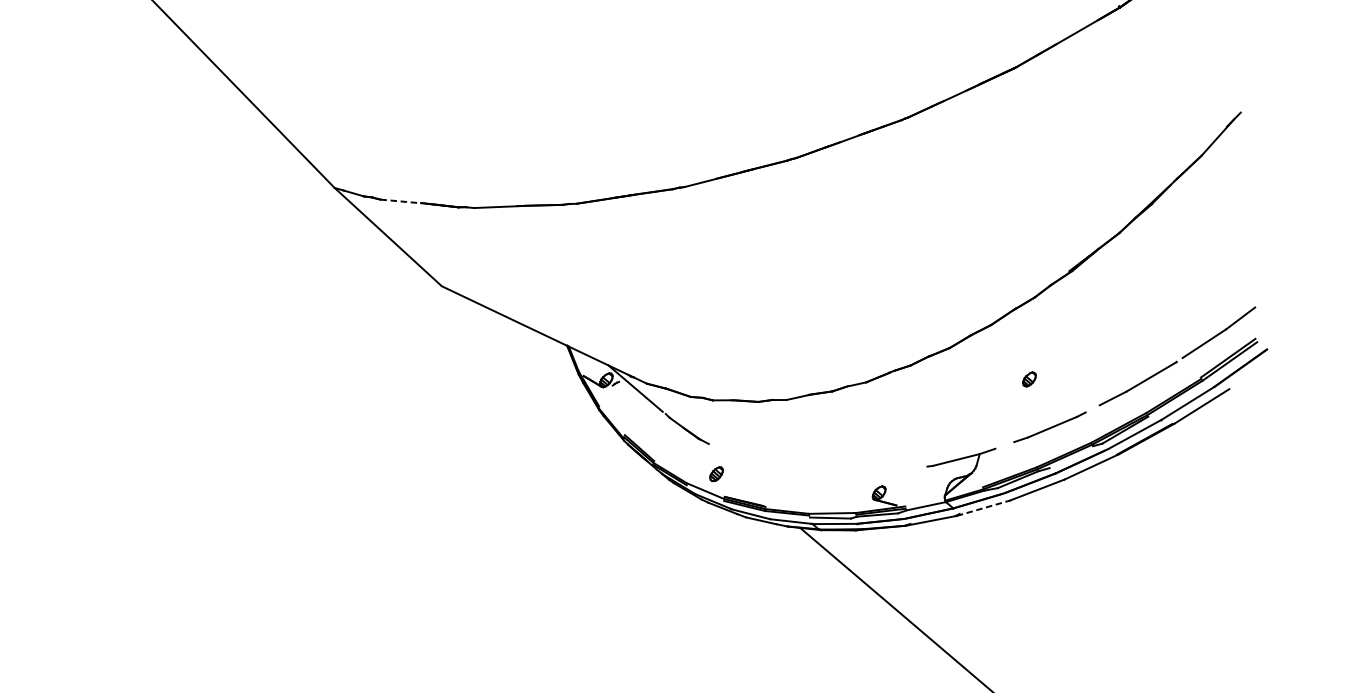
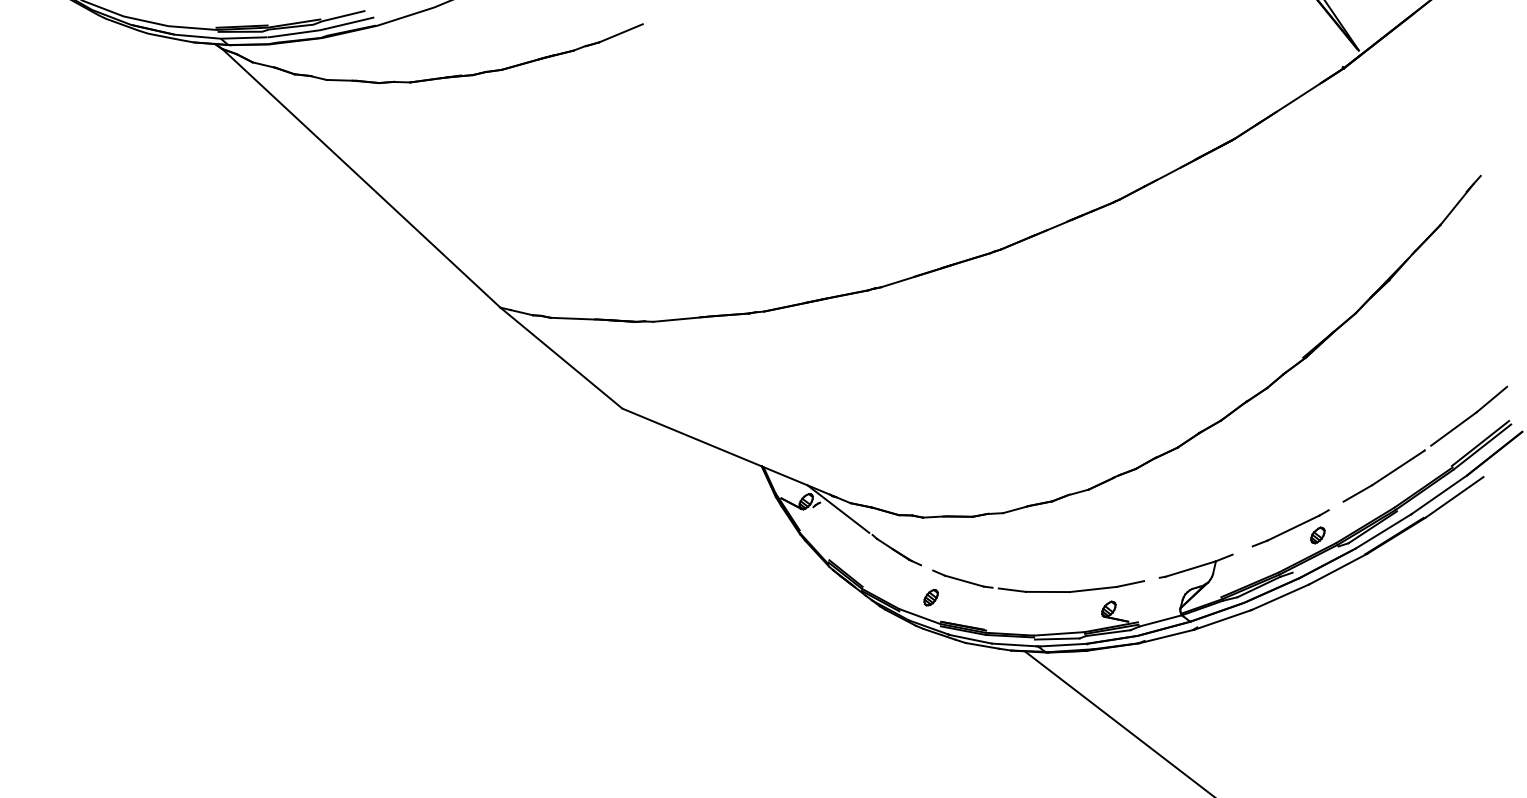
line: (401, 201) -> (573, 318), dashed -> solid
part: (1029, 379) -> (1317, 535), moved
part: (815, 473) -> (1038, 591), added
line: (983, 508) -> (1222, 620), dashed -> solid

